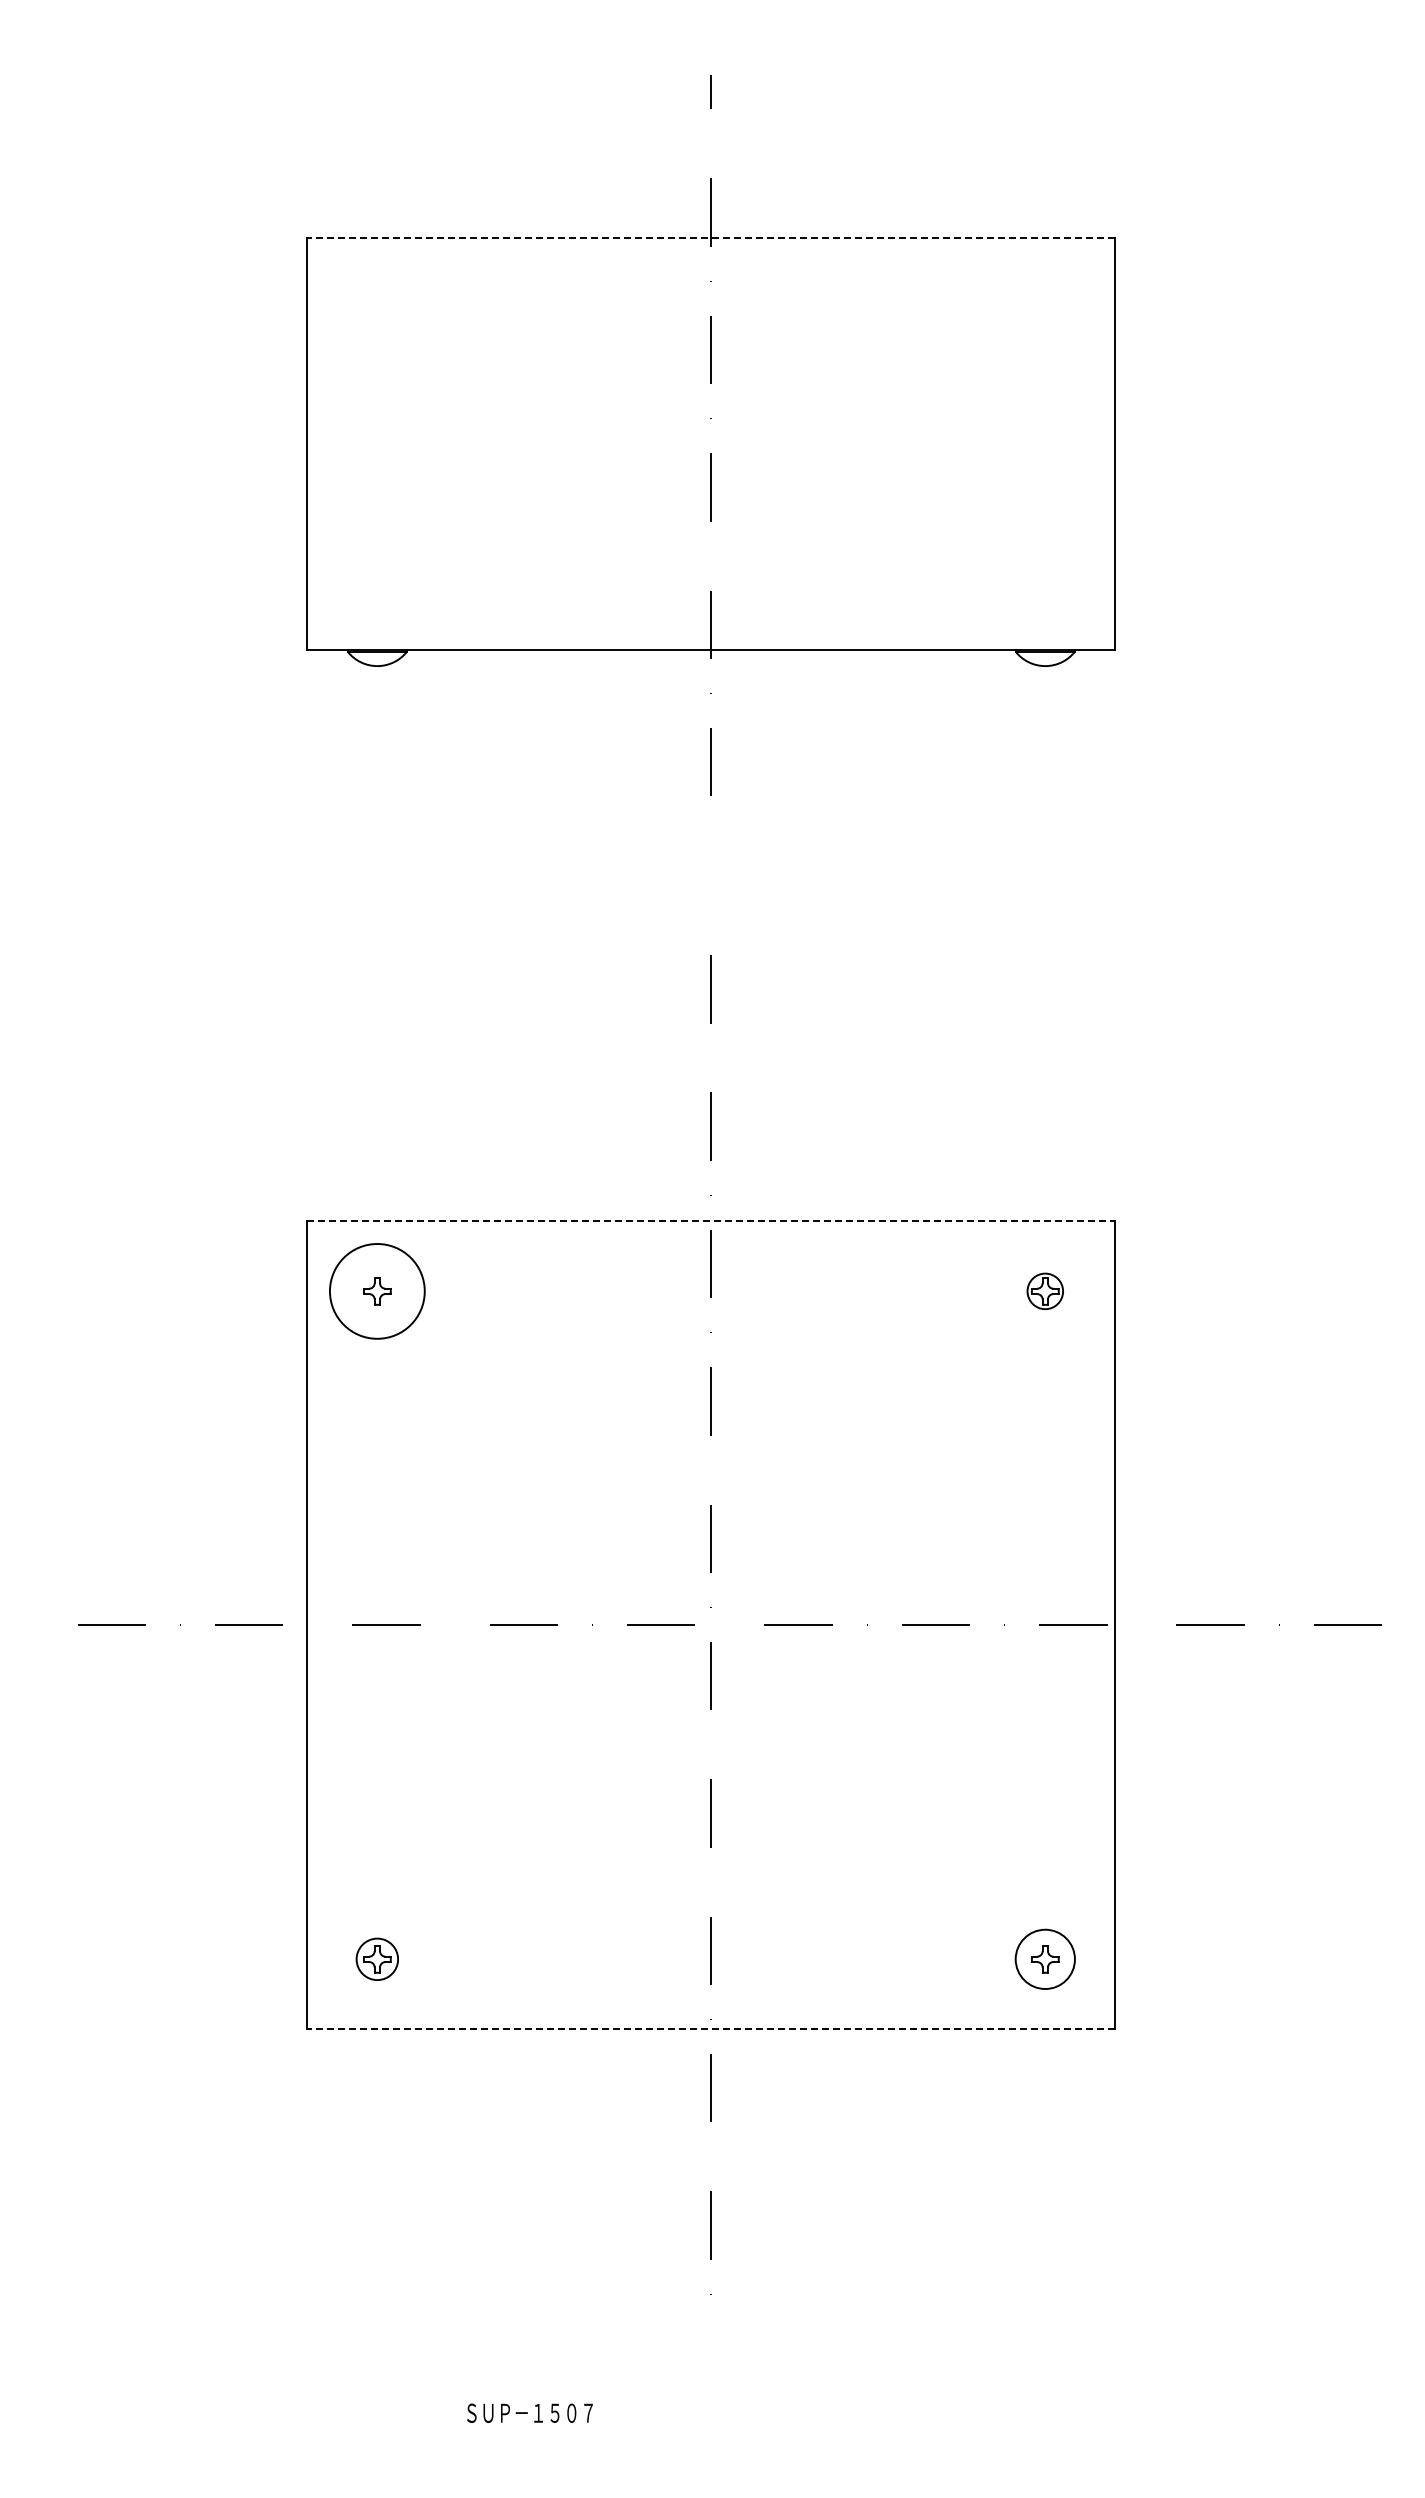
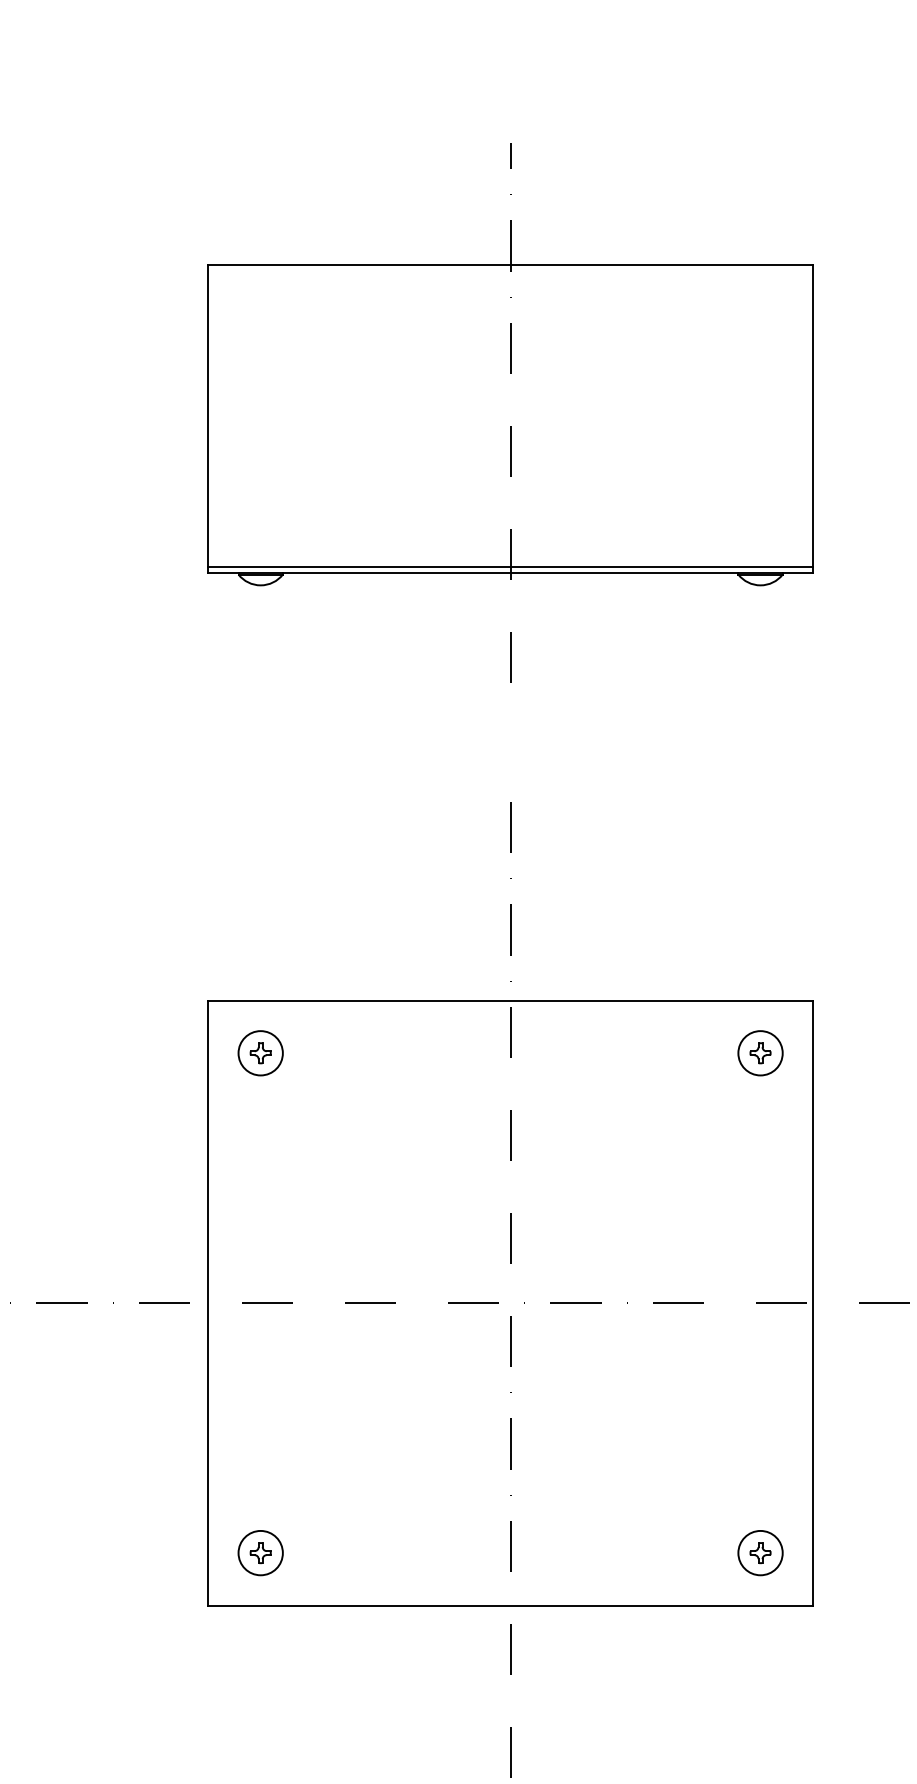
line: (710, 237) -> (510, 264), dashed -> solid
line: (711, 641) -> (510, 566), added
line: (711, 1221) -> (510, 1000), dashed -> solid
circle: (377, 1291) -> (260, 1053), size x0.62
circle: (1044, 1291) -> (759, 1053), size x1.67
circle: (377, 1958) -> (260, 1552), size x1.43
line: (710, 2029) -> (510, 1605), dashed -> solid

